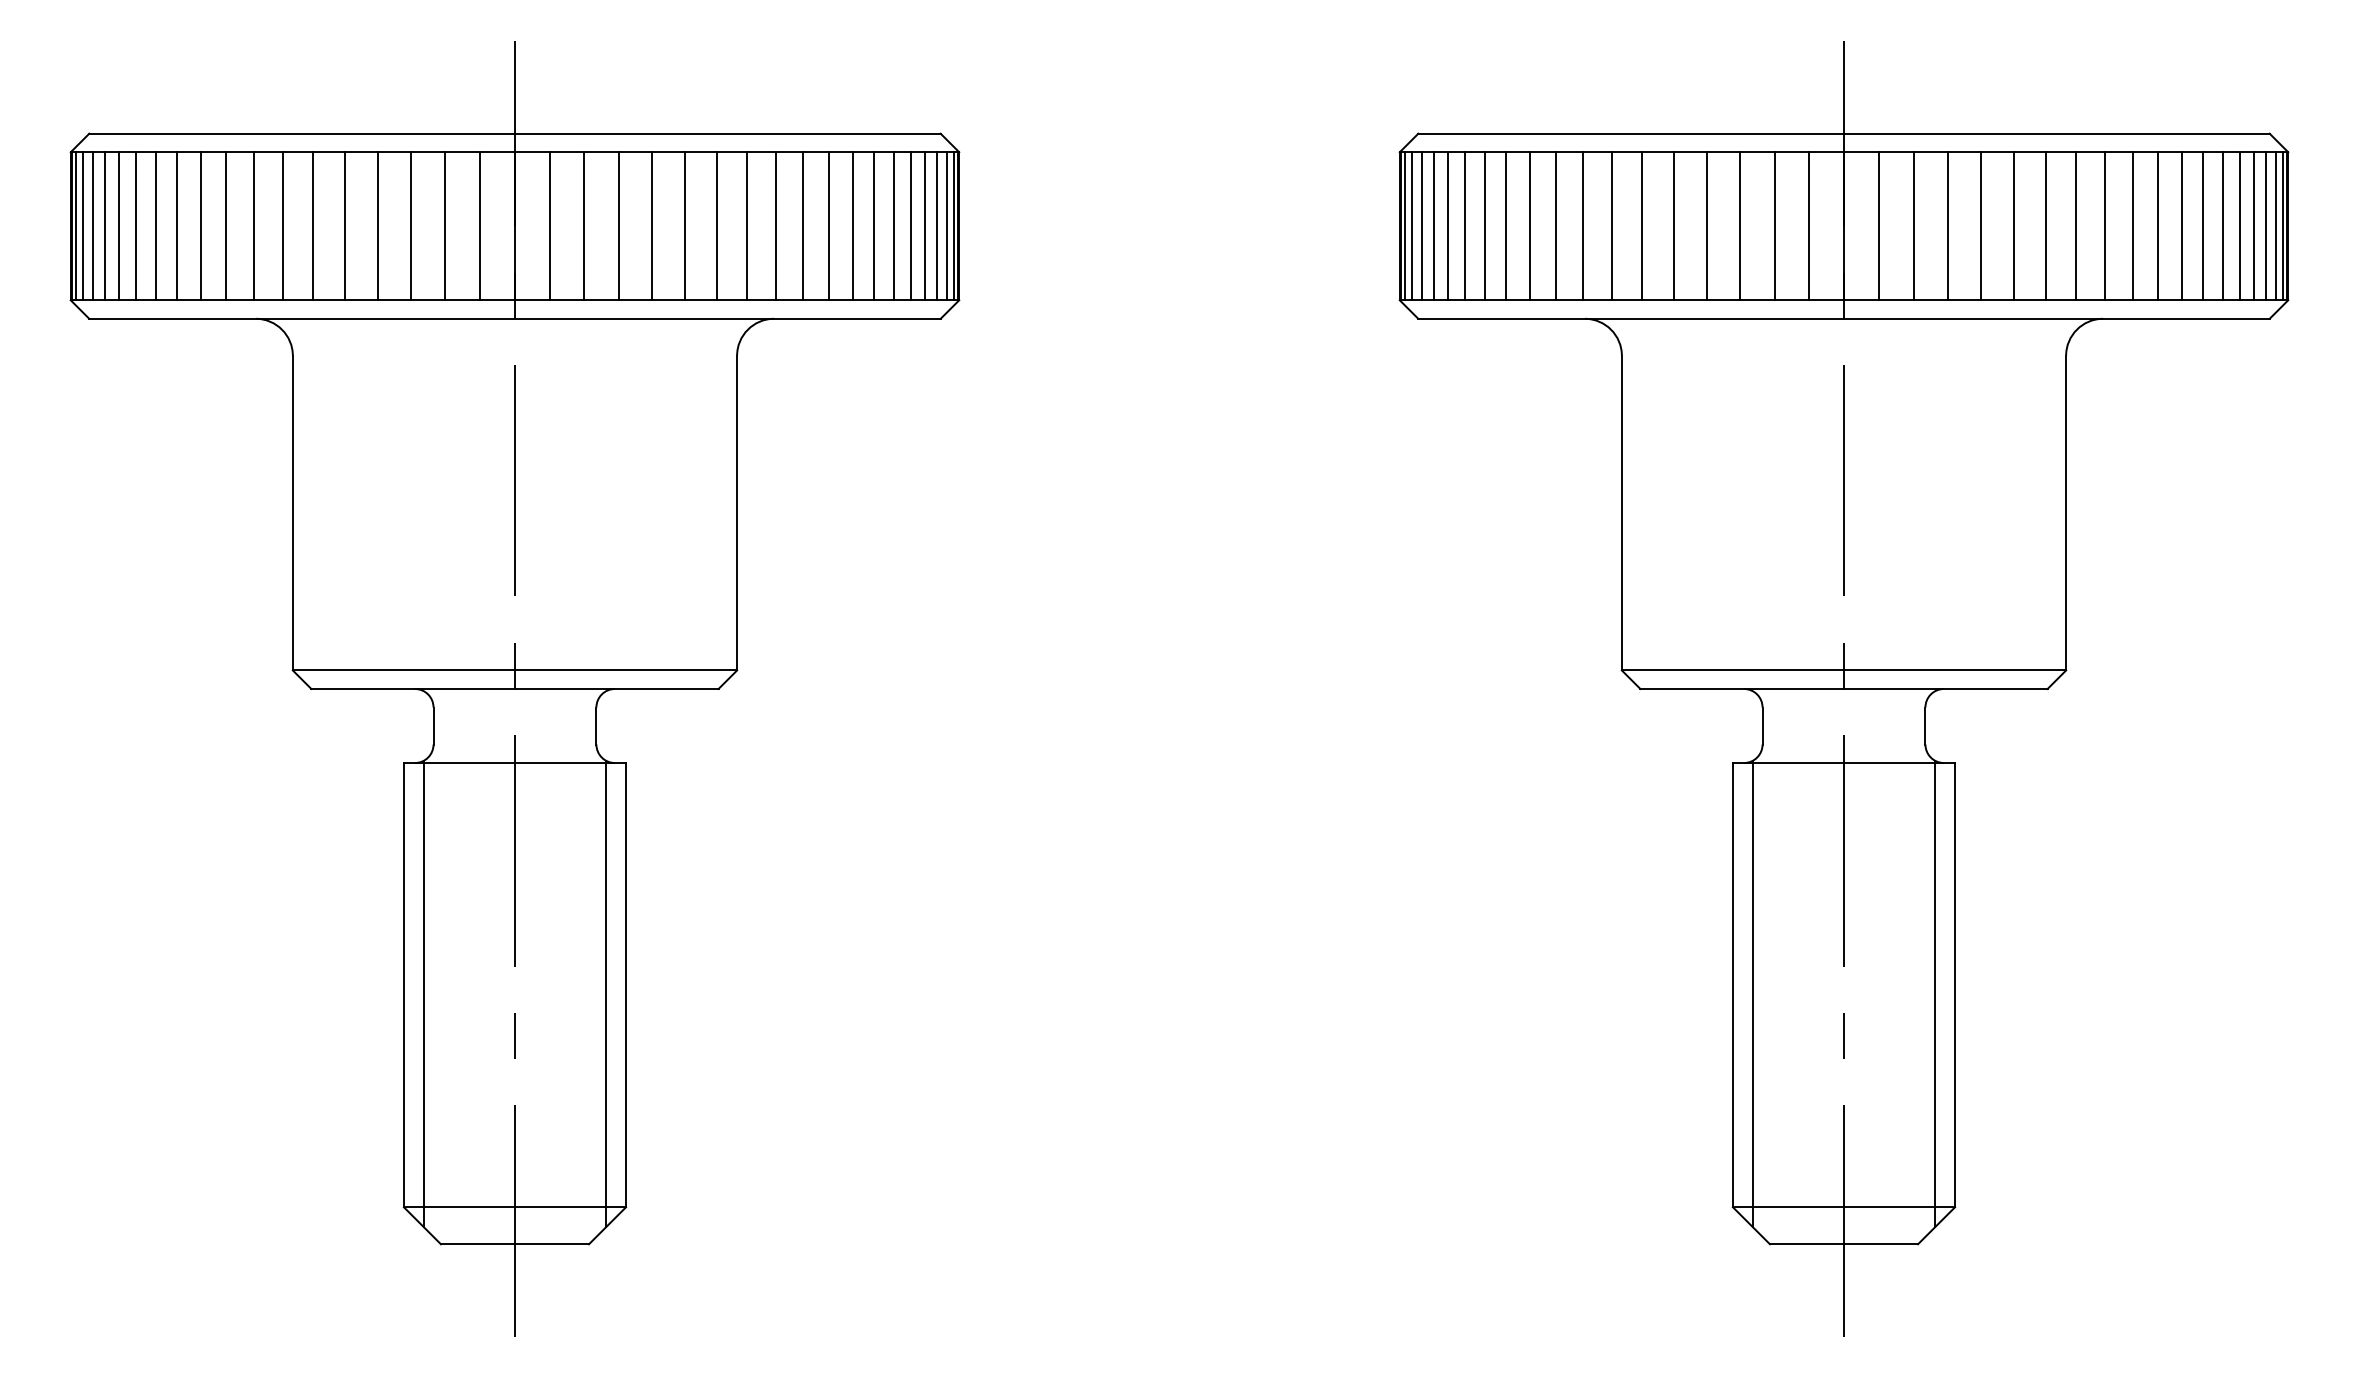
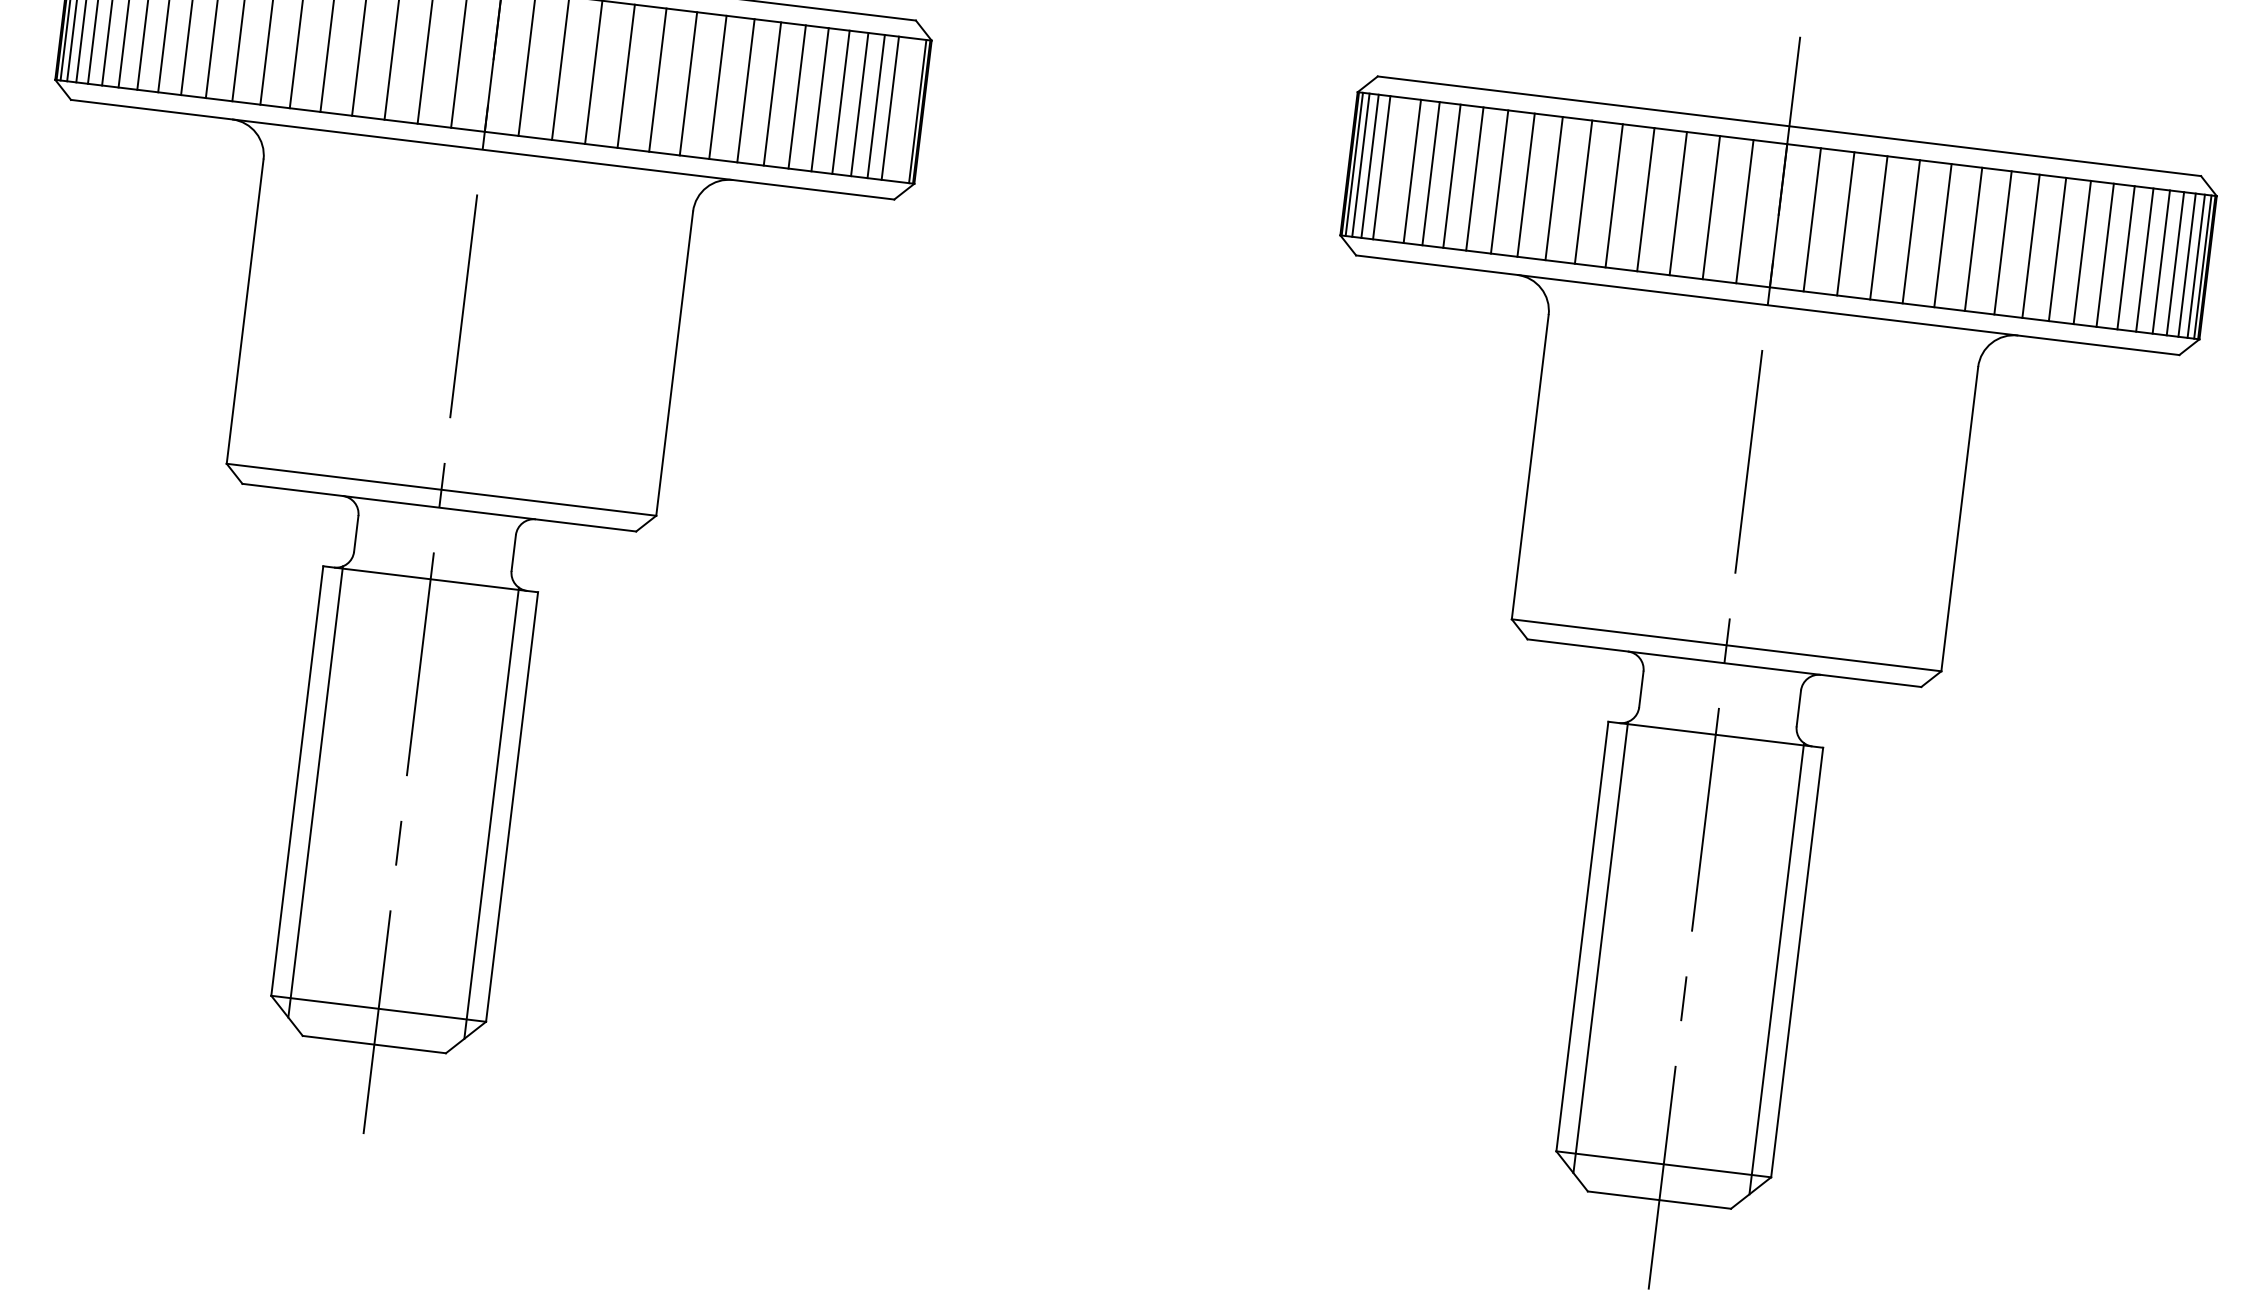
line: (937, 226) -> (902, 109), removed
line: (946, 226) -> (910, 110), removed
line: (1448, 226) -> (1396, 169), removed

